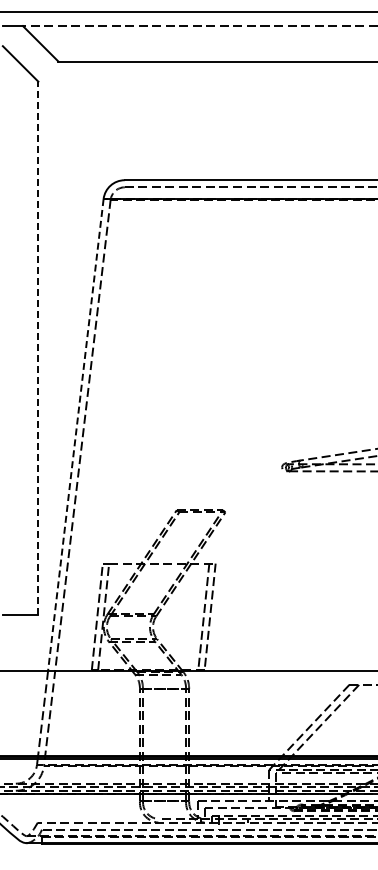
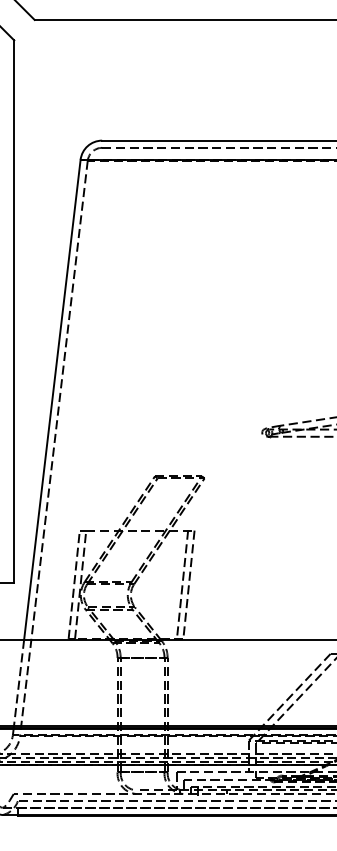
line: (38, 348) -> (14, 311), dashed -> solid
line: (75, 434) -> (52, 399), dashed -> solid

